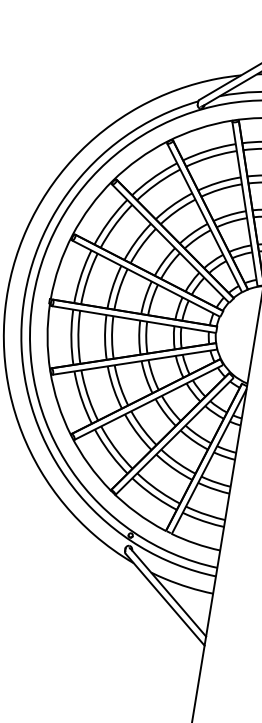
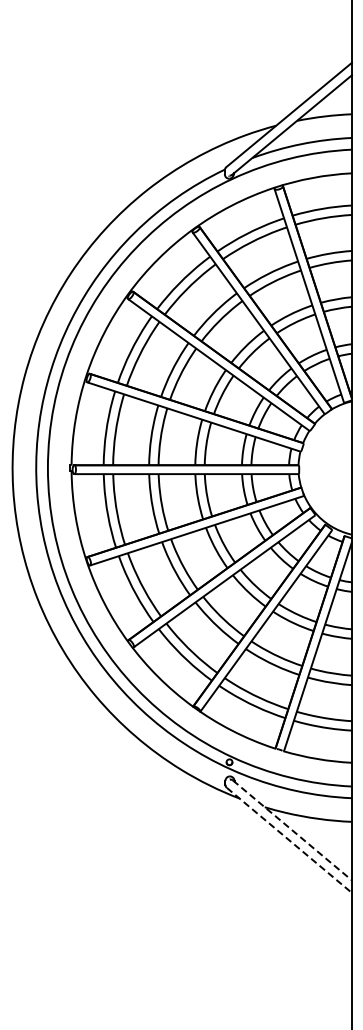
line: (168, 592) -> (292, 830), solid -> dashed
line: (165, 599) -> (289, 840), solid -> dashed

